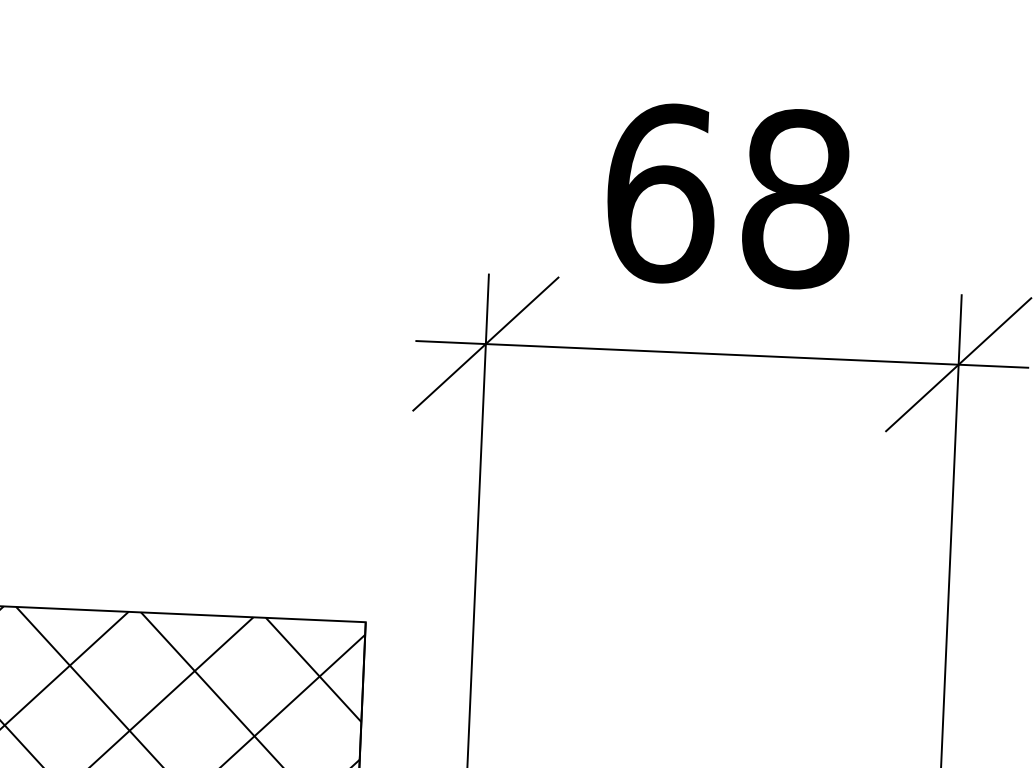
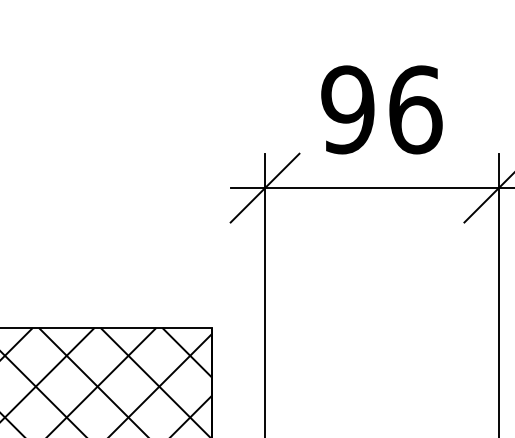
text: (728, 195) -> (381, 109), 68 -> 96

